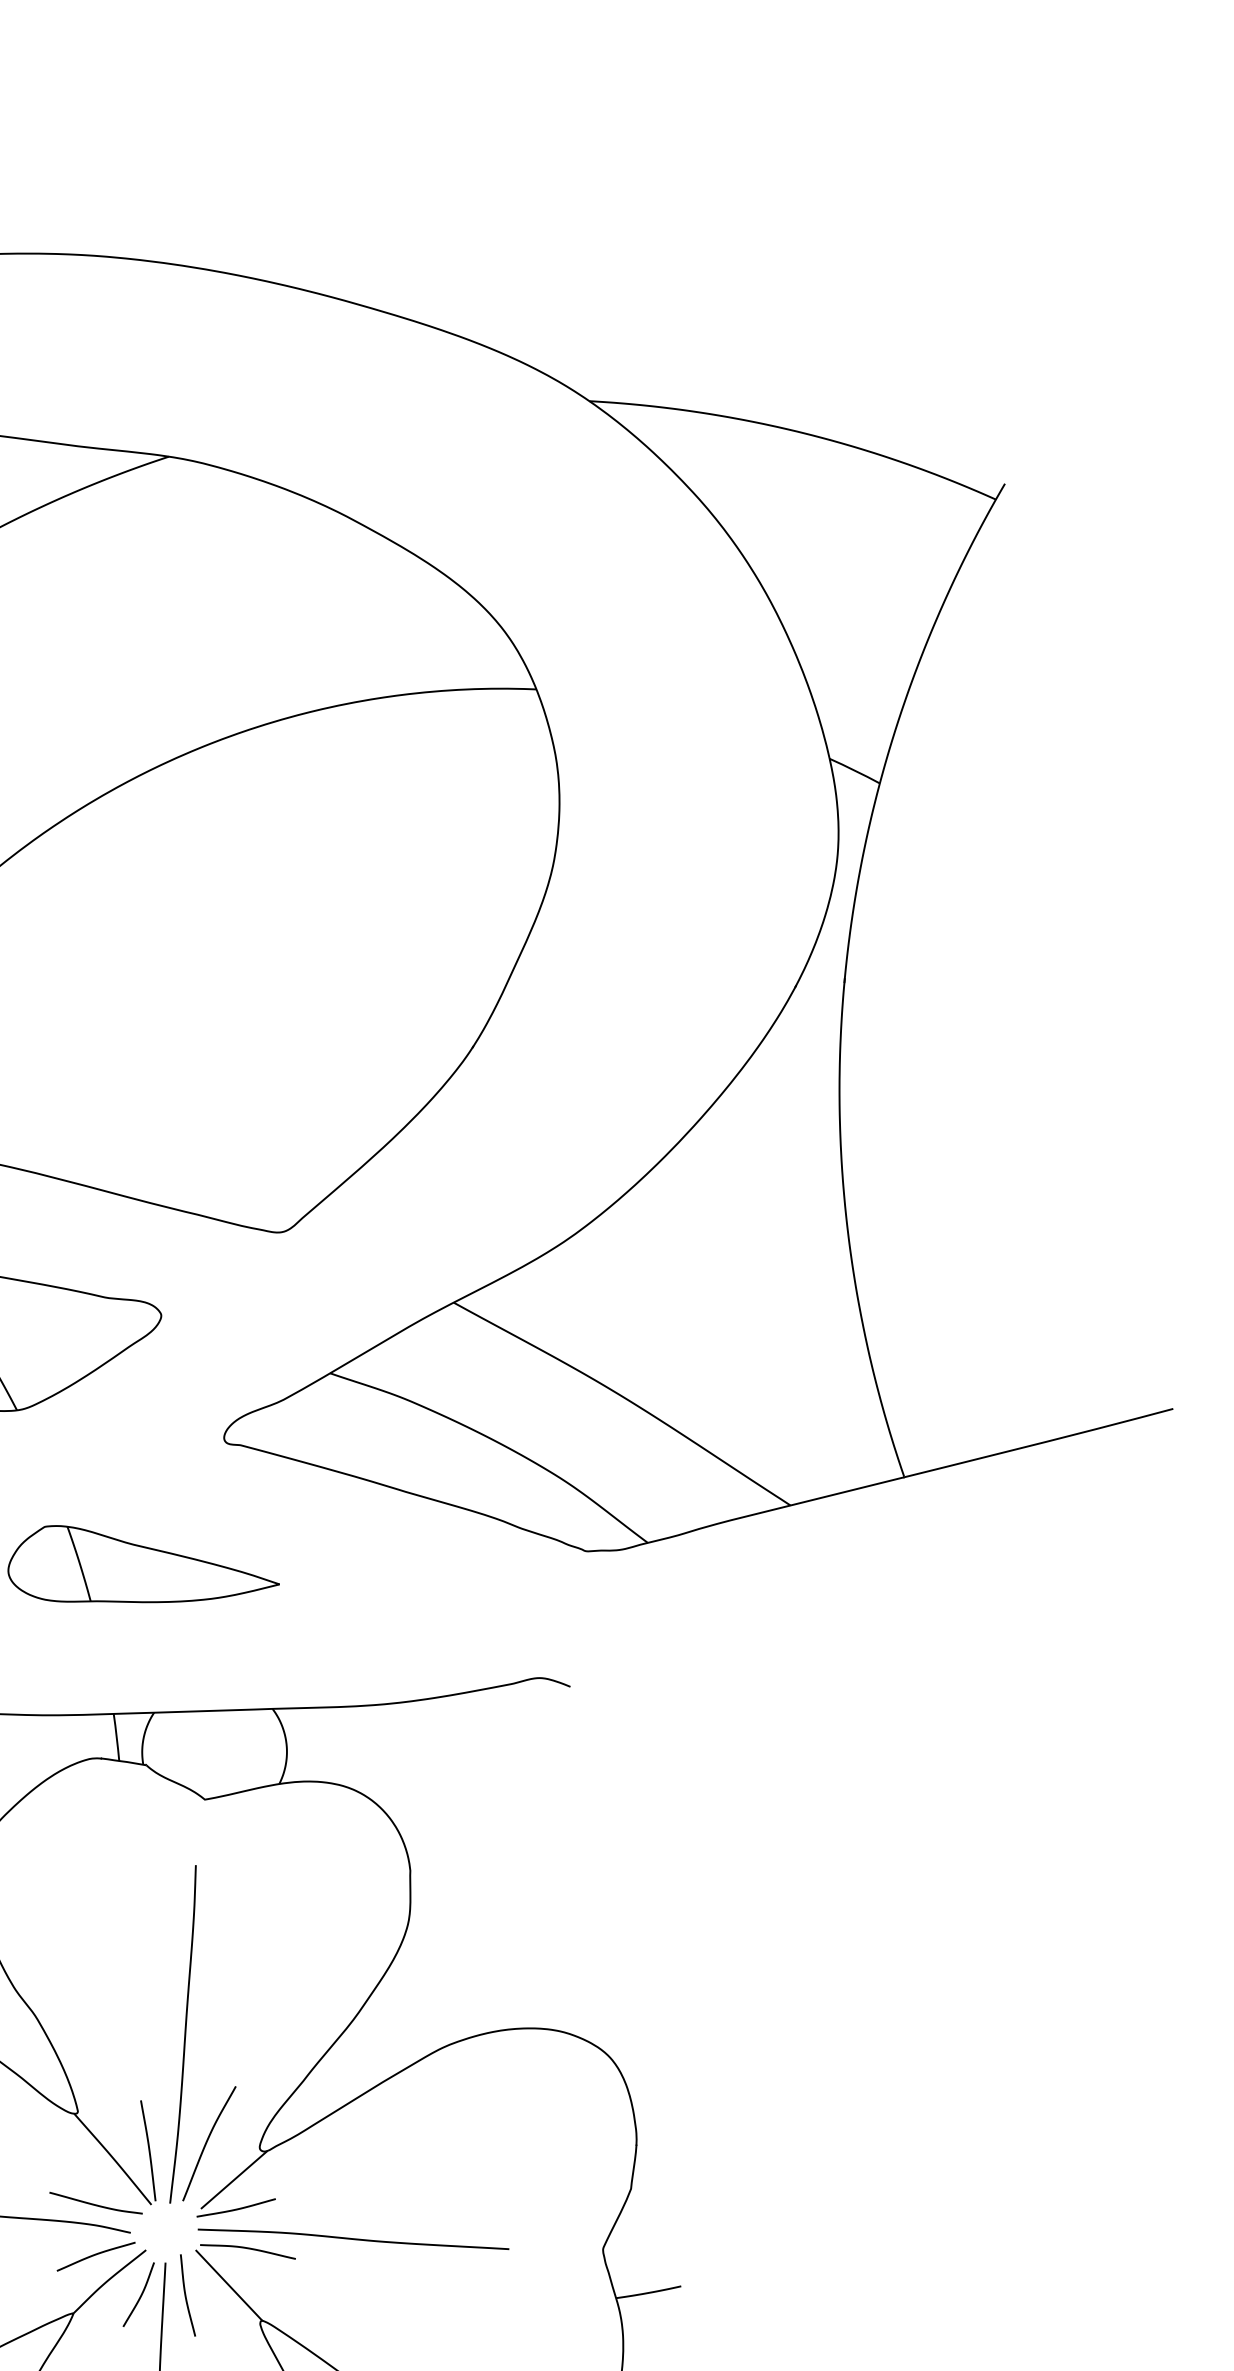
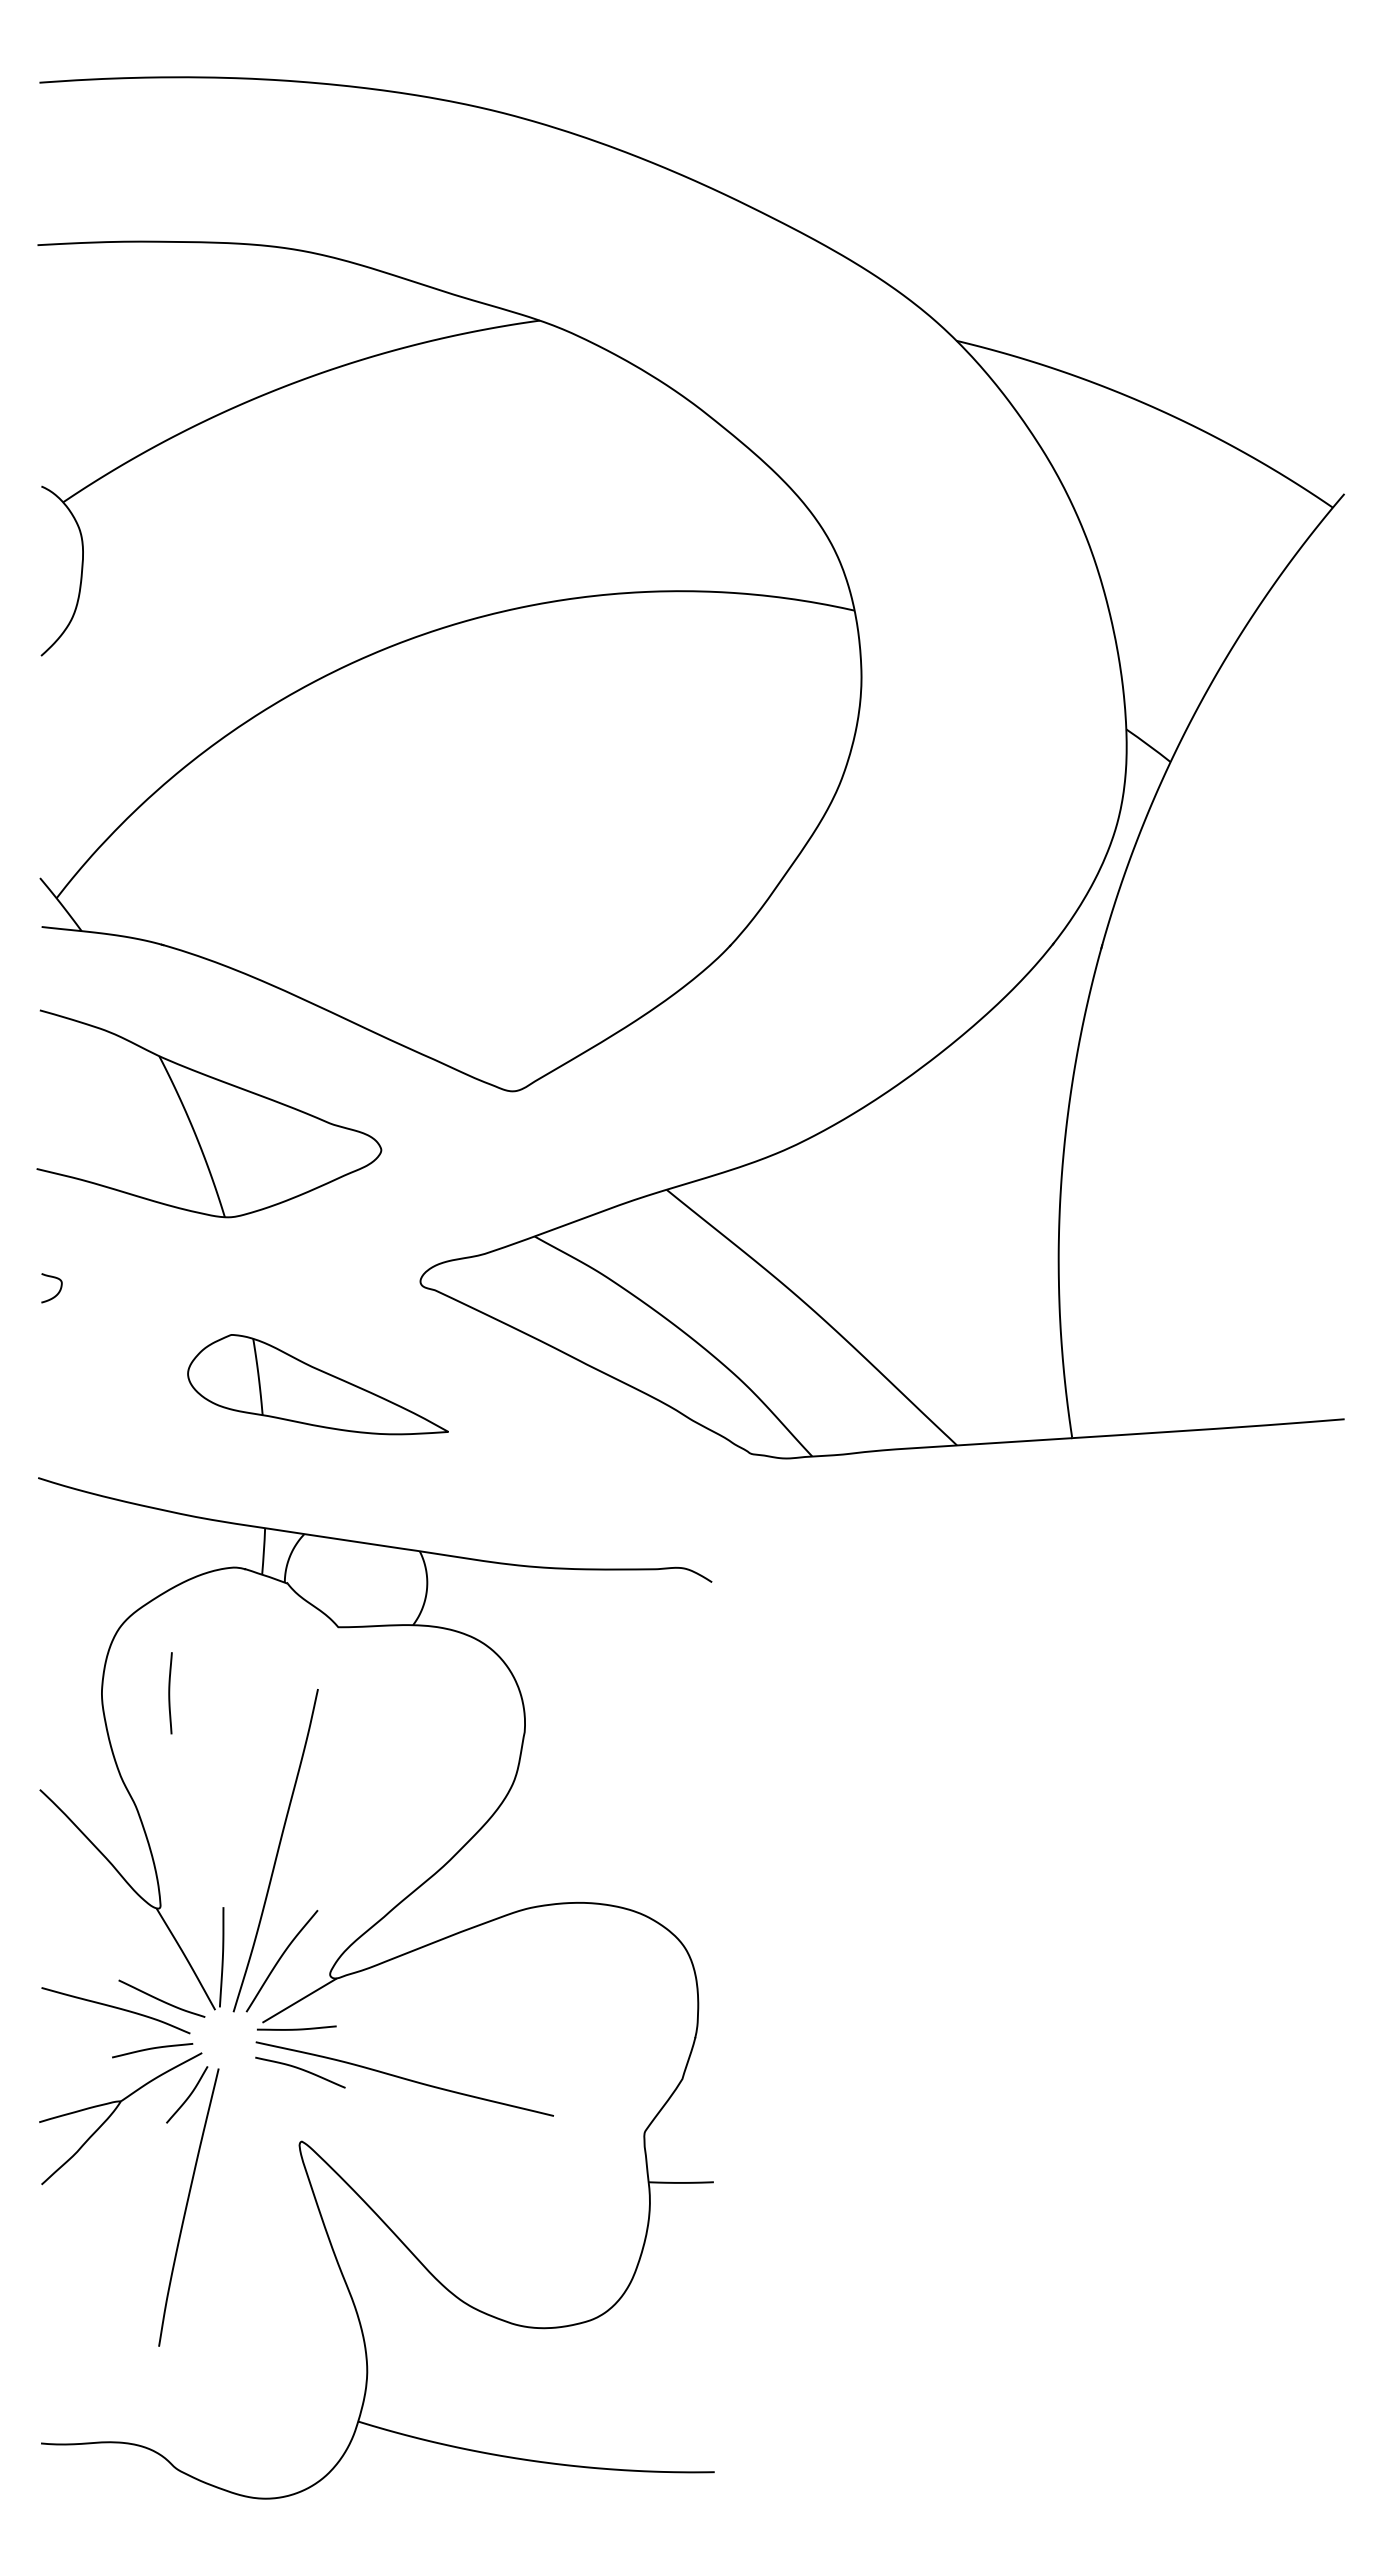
line: (229, 2285) -> (276, 2101), removed
curve: (186, 2295) -> (170, 1693), moved

